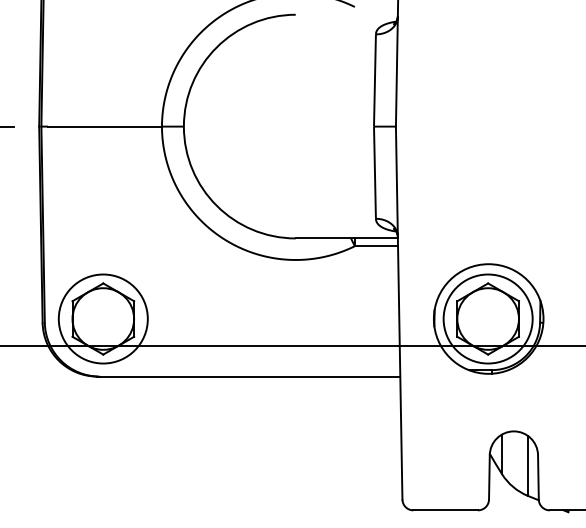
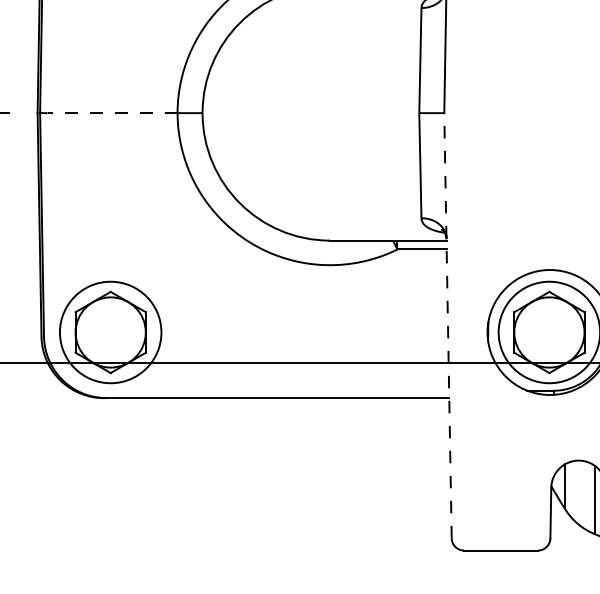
line: (104, 126) -> (112, 113), solid -> dashed
line: (399, 313) -> (448, 326), solid -> dashed

